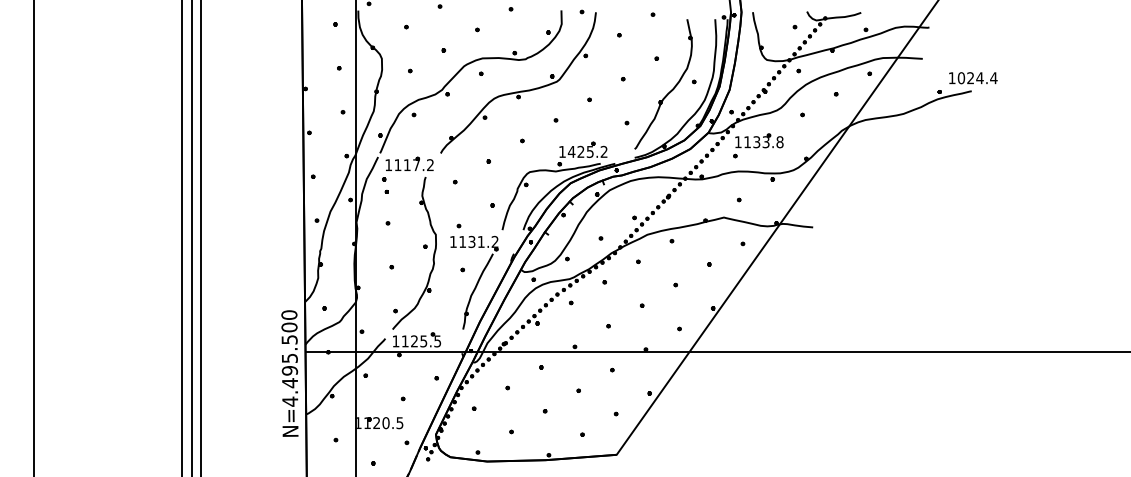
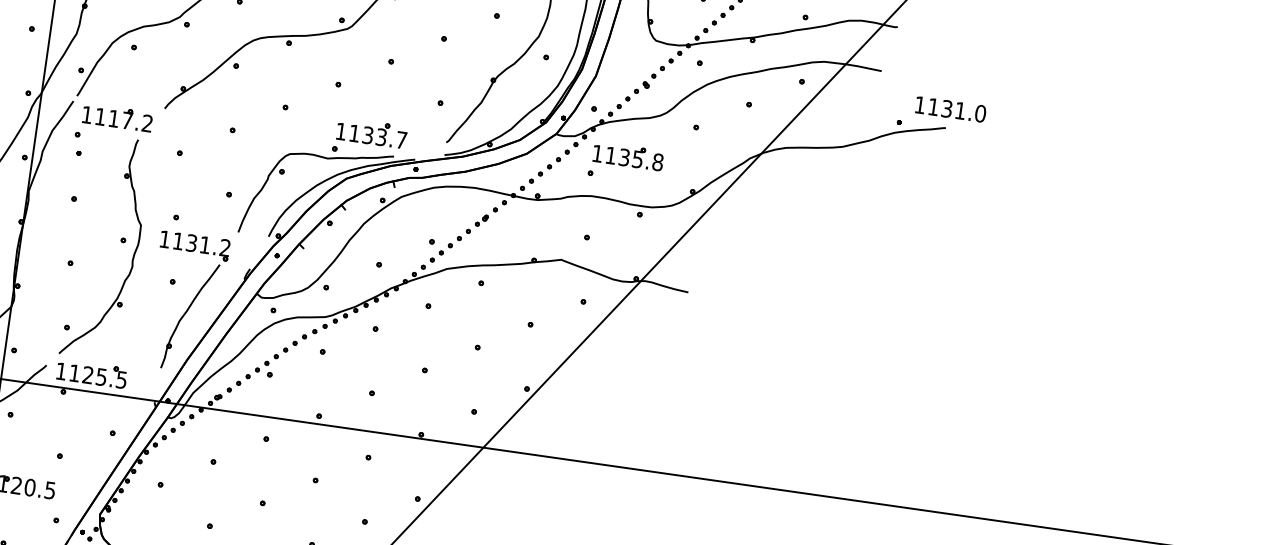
text: (977, 78) -> (956, 110), 1024.4 -> 1131.0
text: (766, 141) -> (638, 158), 1133.8 -> 1135.8
text: (587, 151) -> (377, 136), 1425.2 -> 1133.7

